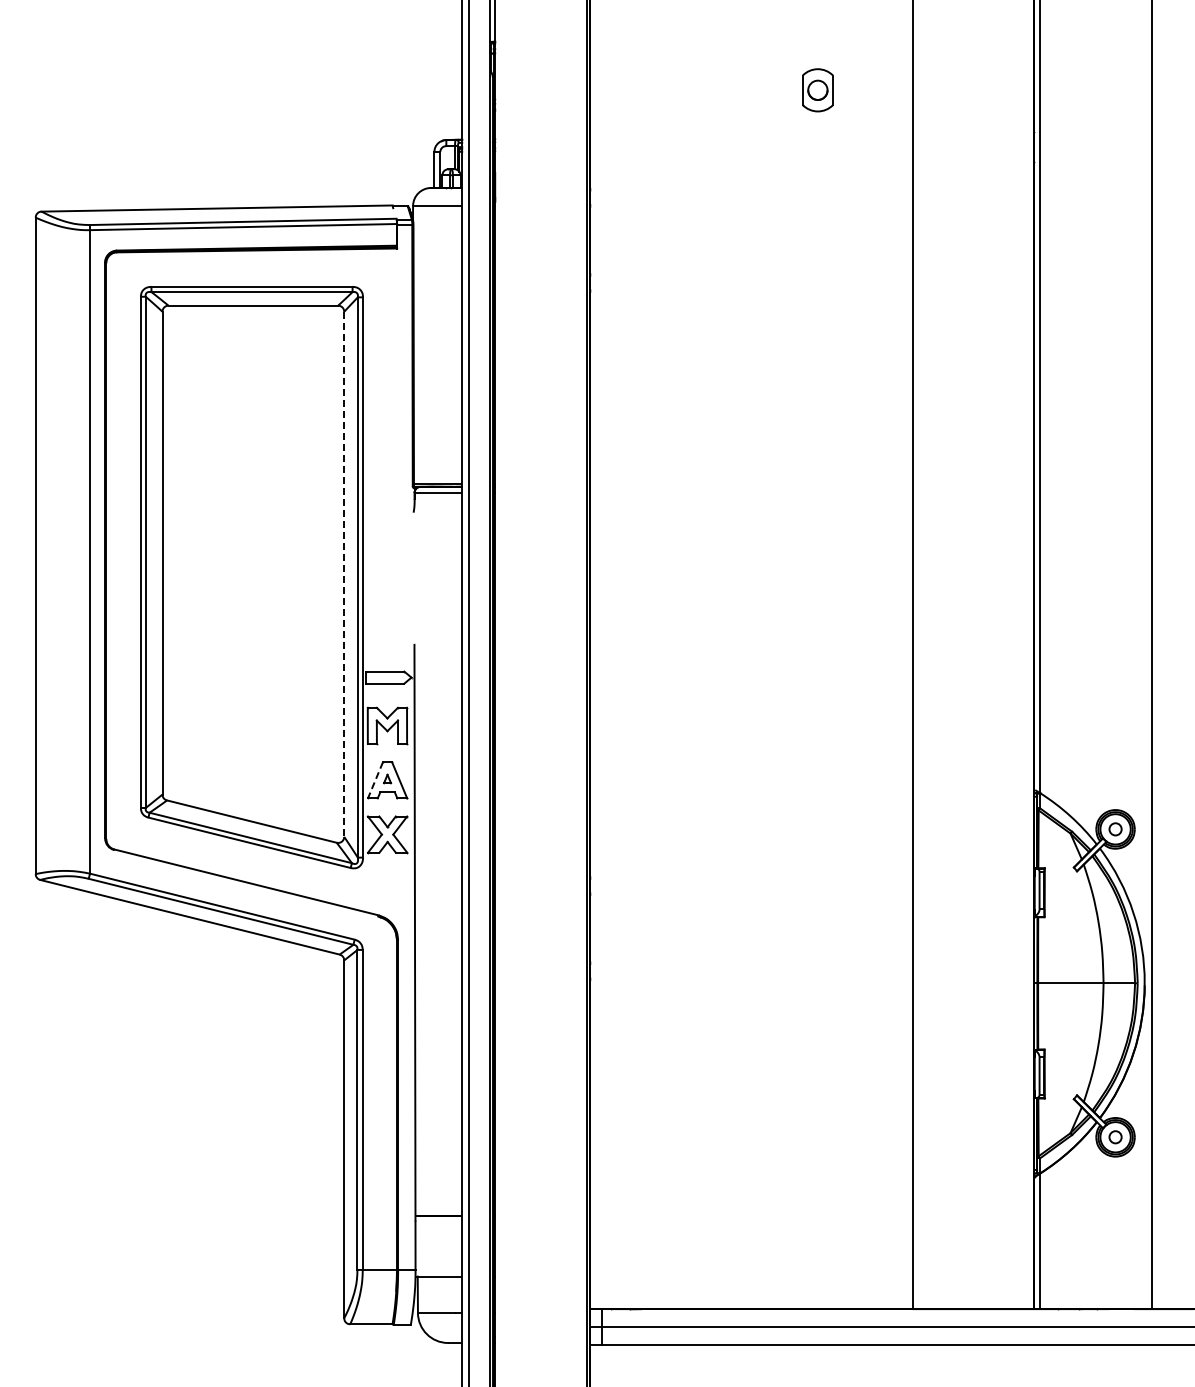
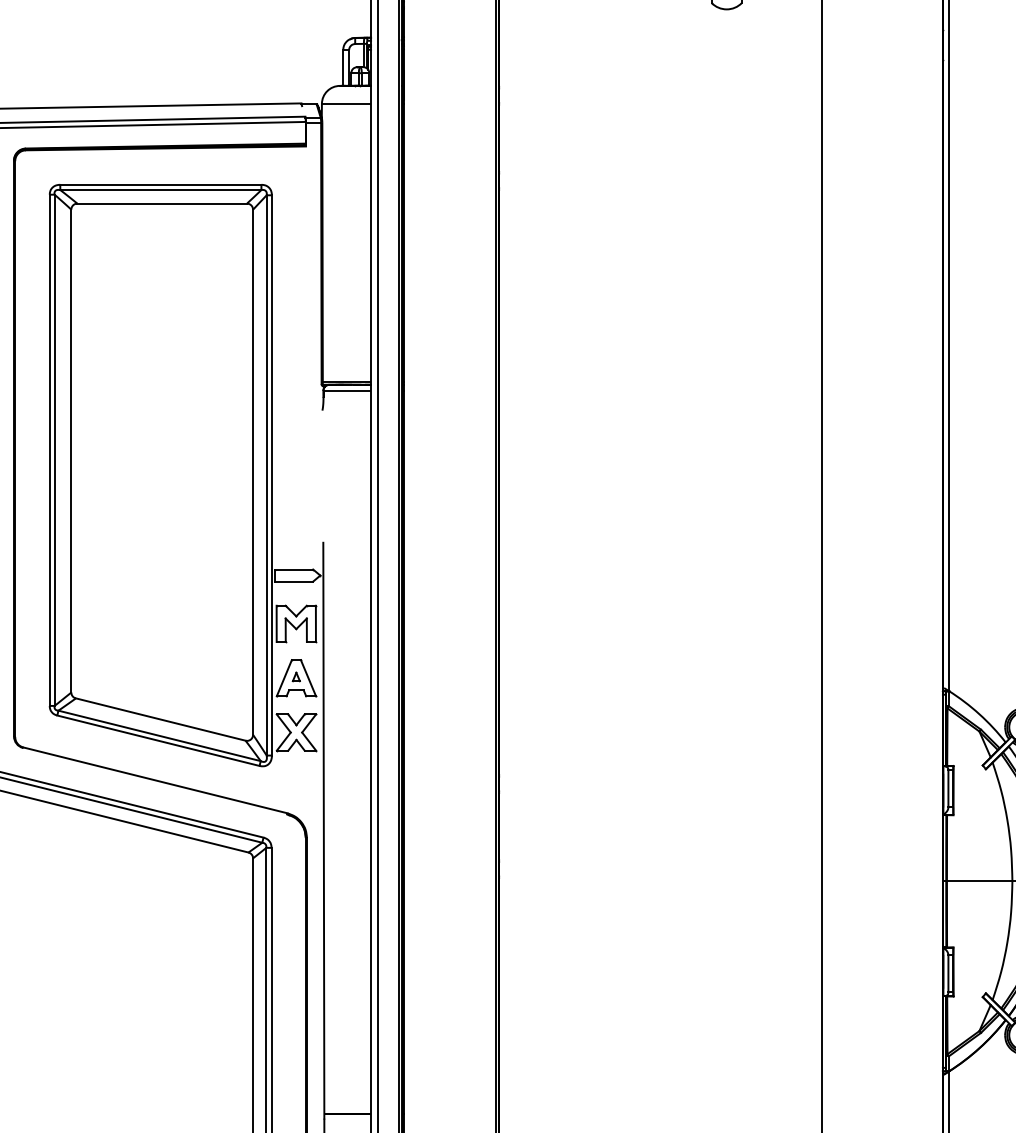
line: (344, 574) -> (253, 472), dashed -> solid
line: (375, 780) -> (284, 678), dashed -> solid

